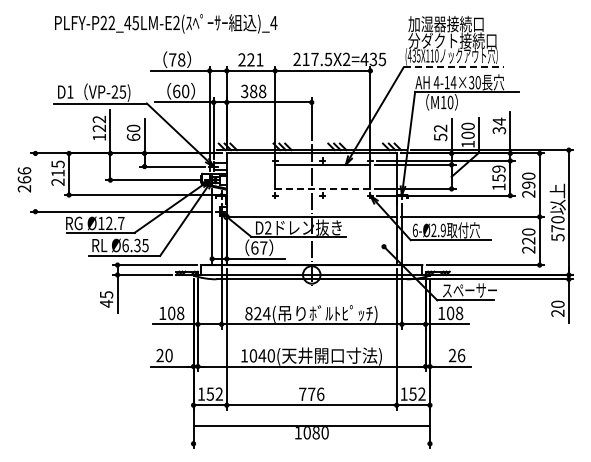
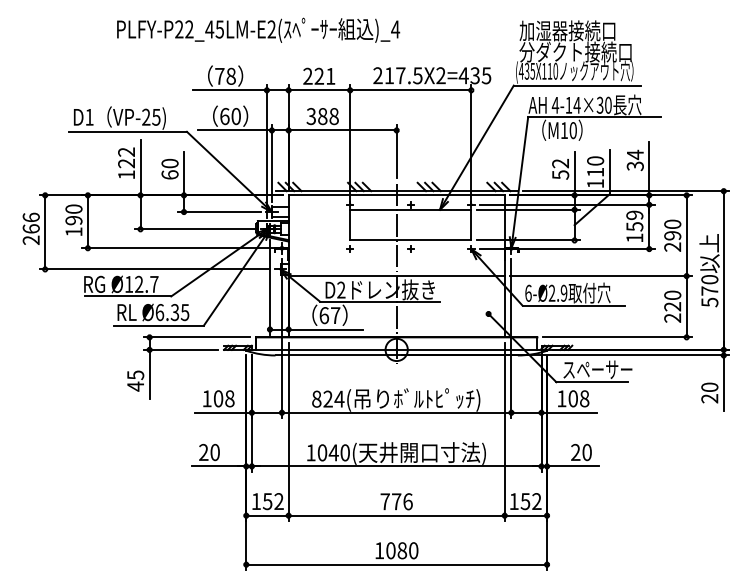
text: (166, 23) -> (258, 30), moved
line: (454, 67) -> (578, 86), dashed -> solid
text: (467, 134) -> (594, 171), 100 -> 110
text: (57, 172) -> (73, 219), 215 -> 190
line: (35, 182) -> (45, 232), added
line: (322, 188) -> (410, 239), dashed -> solid
text: (461, 355) -> (587, 452), 26 -> 20
line: (311, 425) -> (396, 564), moved

